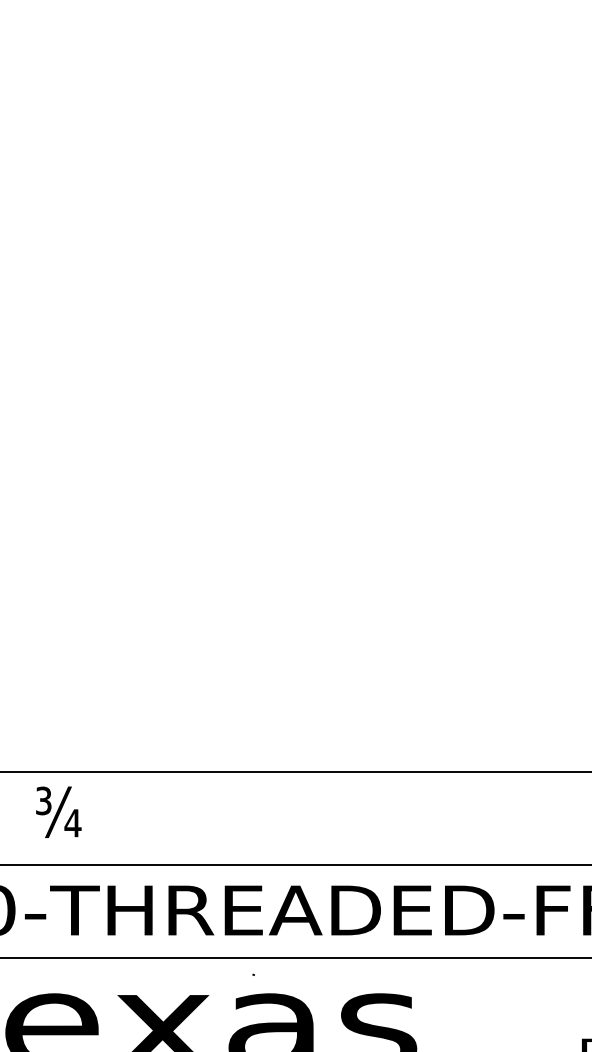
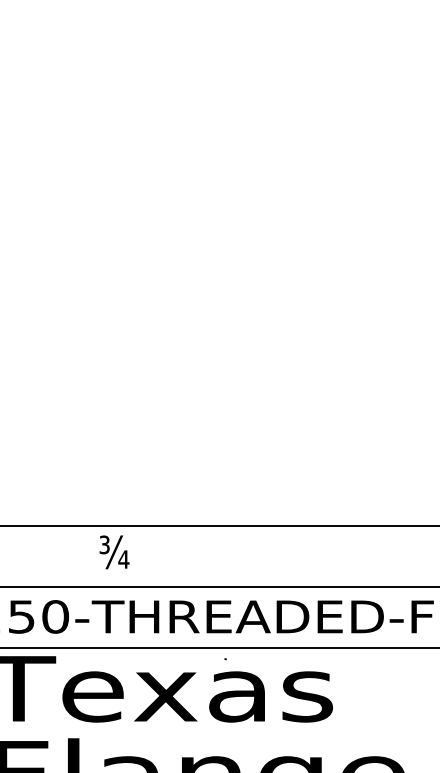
text: (58, 812) -> (114, 552), moved

